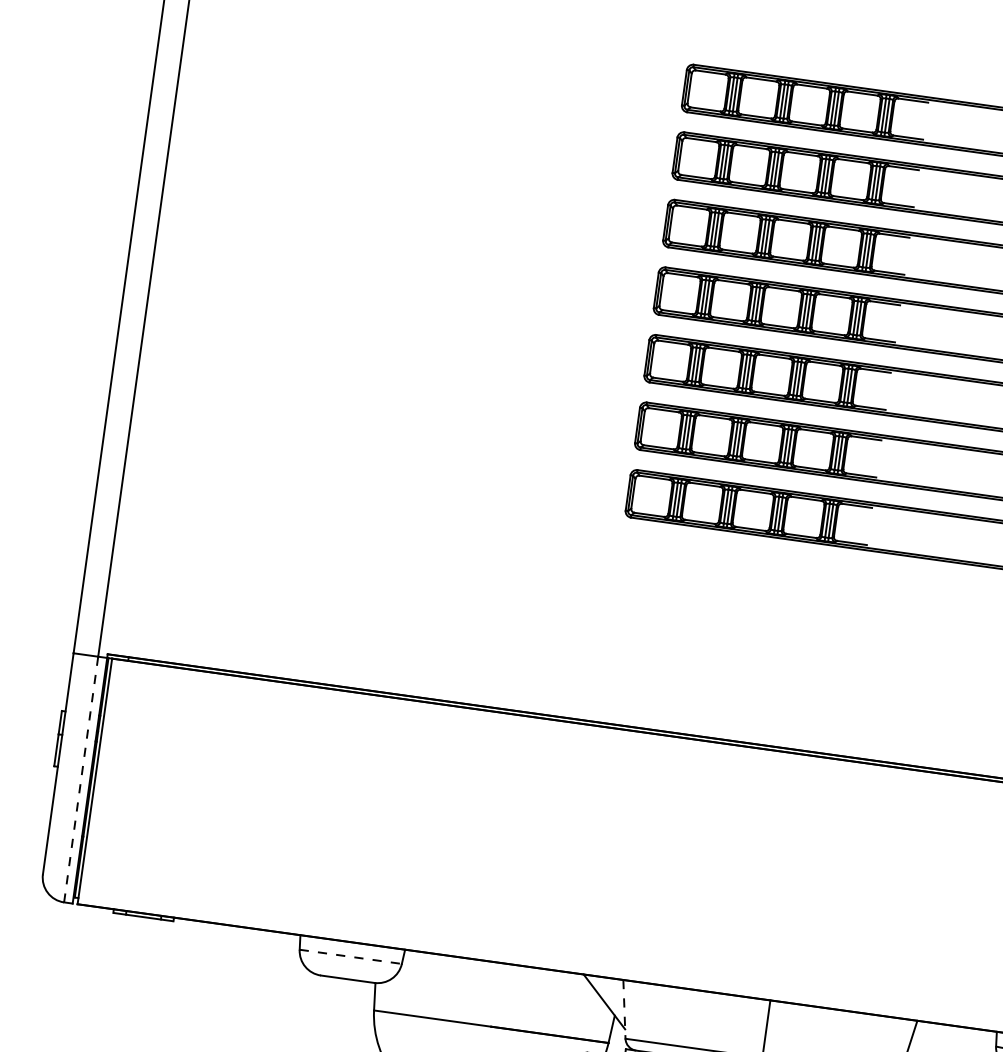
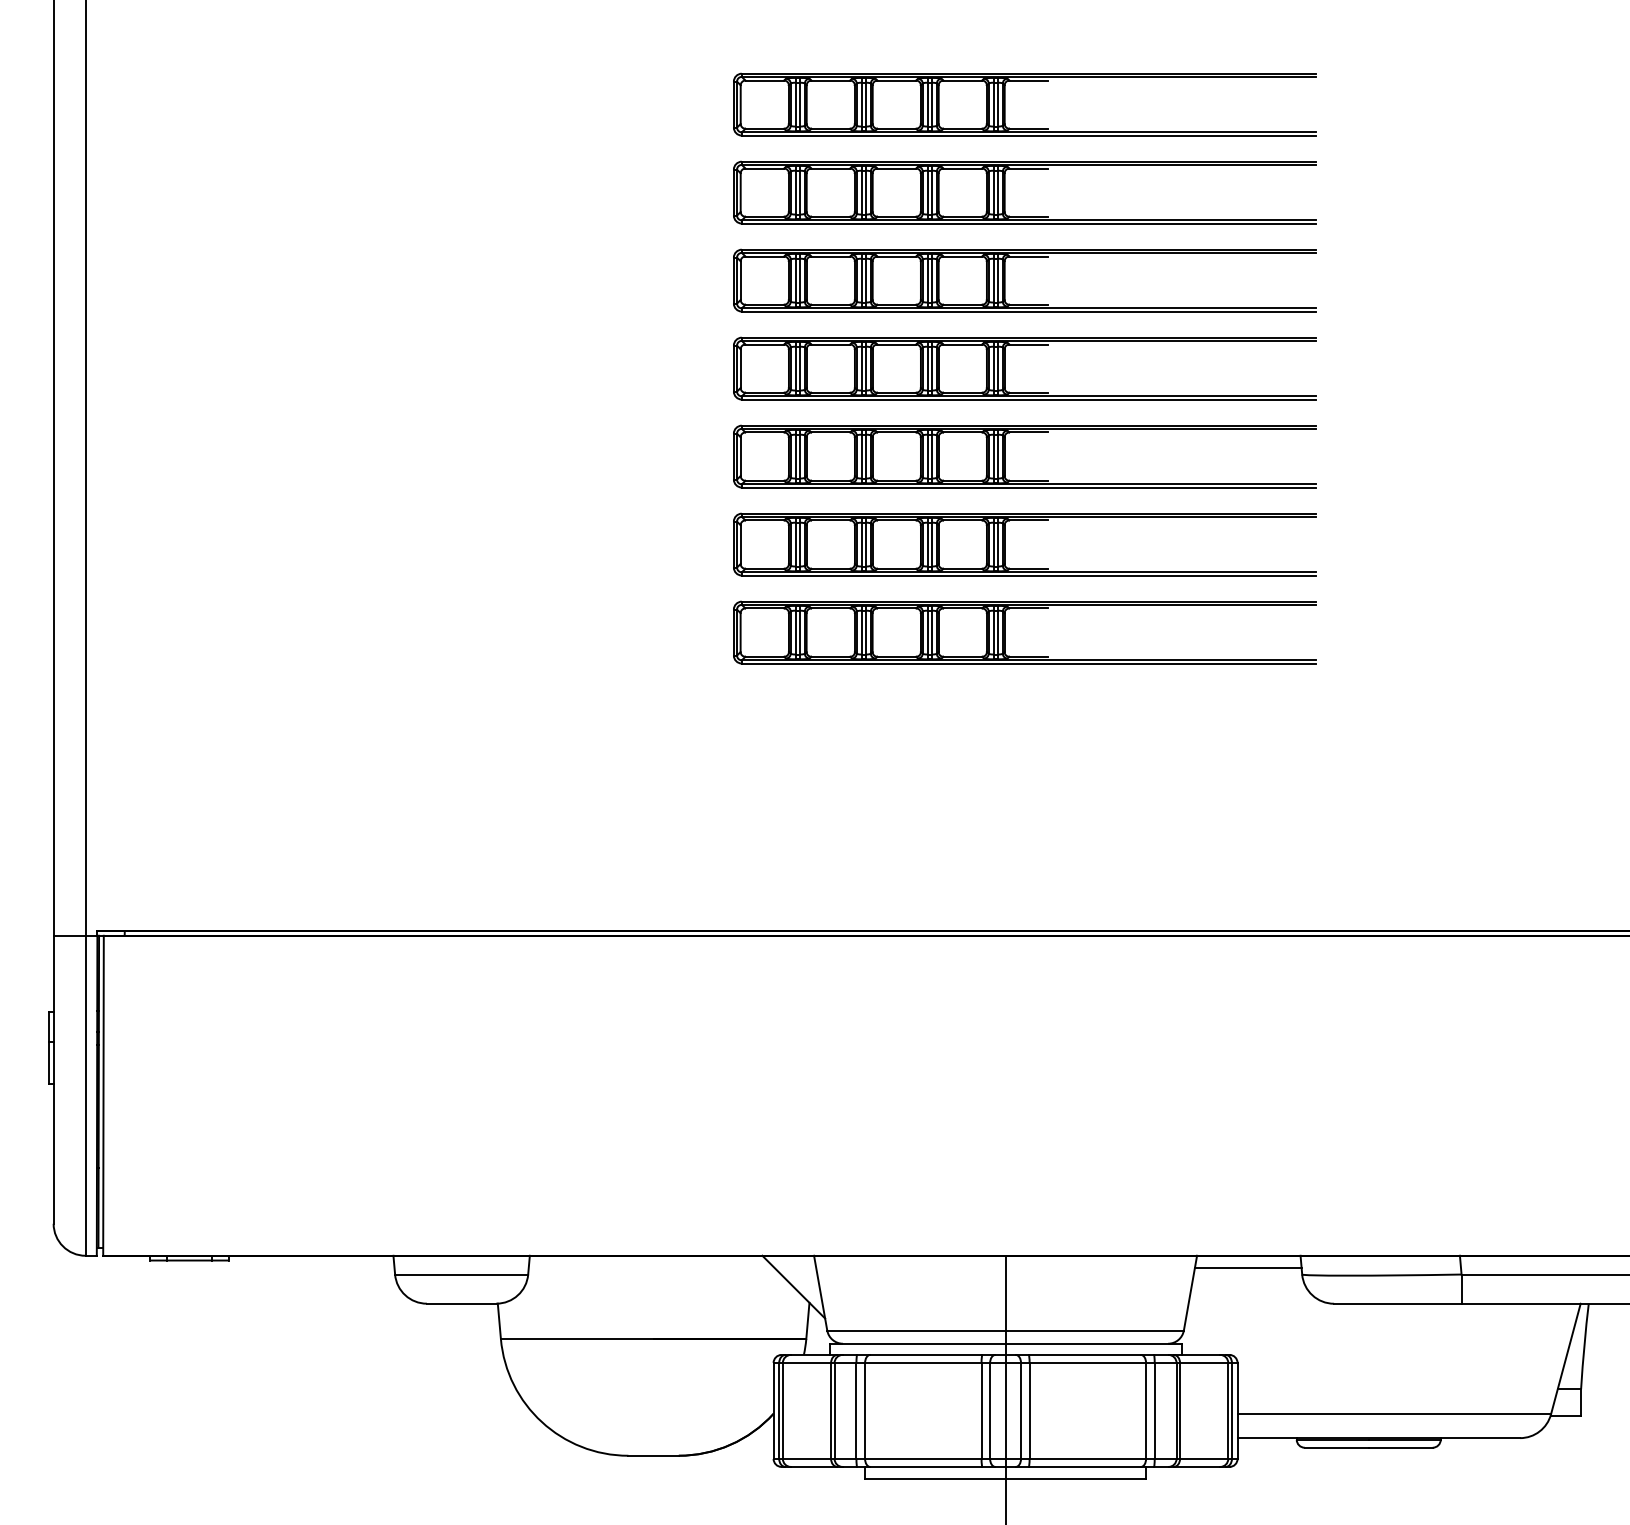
line: (80, 780) -> (85, 1096), dashed -> solid
line: (350, 956) -> (461, 1274), dashed -> solid
line: (624, 1009) -> (820, 1293), dashed -> solid
line: (954, 1035) -> (1247, 1267), added

